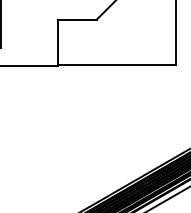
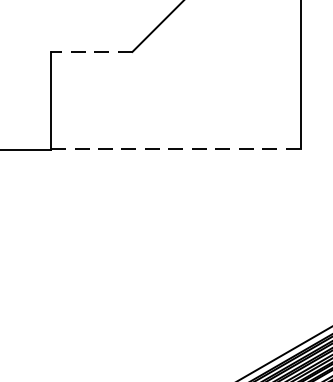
line: (77, 19) -> (91, 51), solid -> dashed
line: (117, 65) -> (176, 149), solid -> dashed

